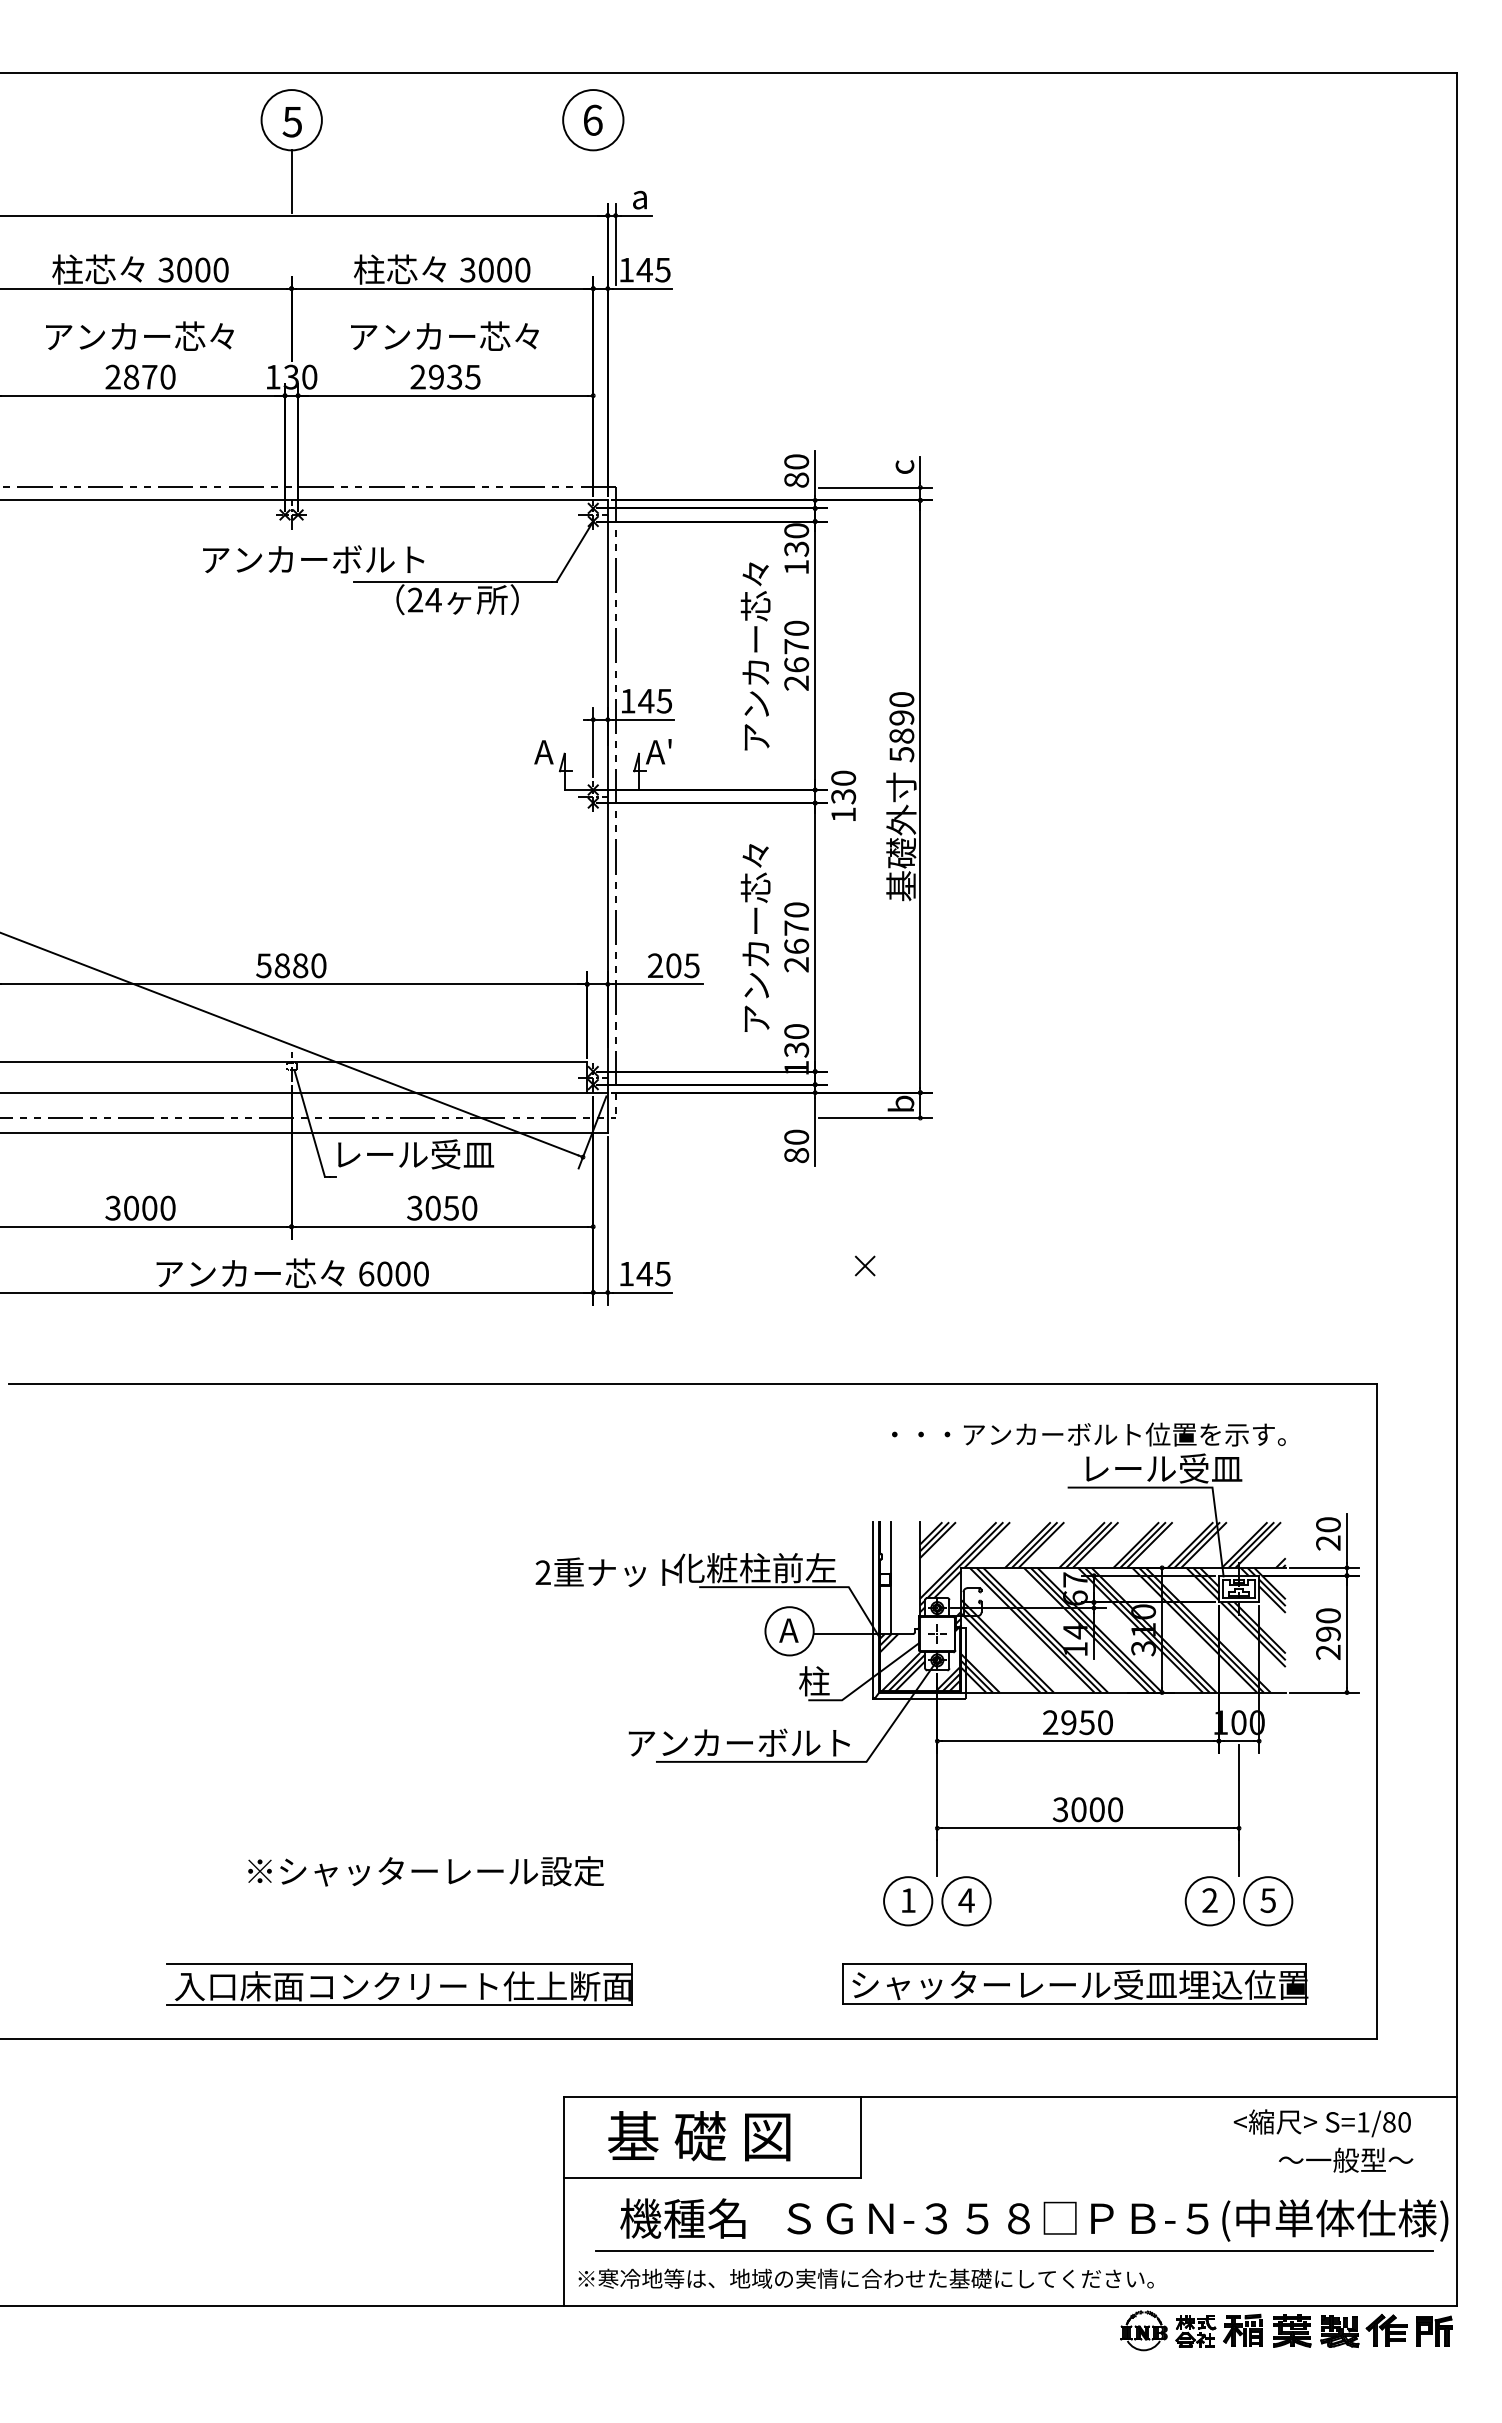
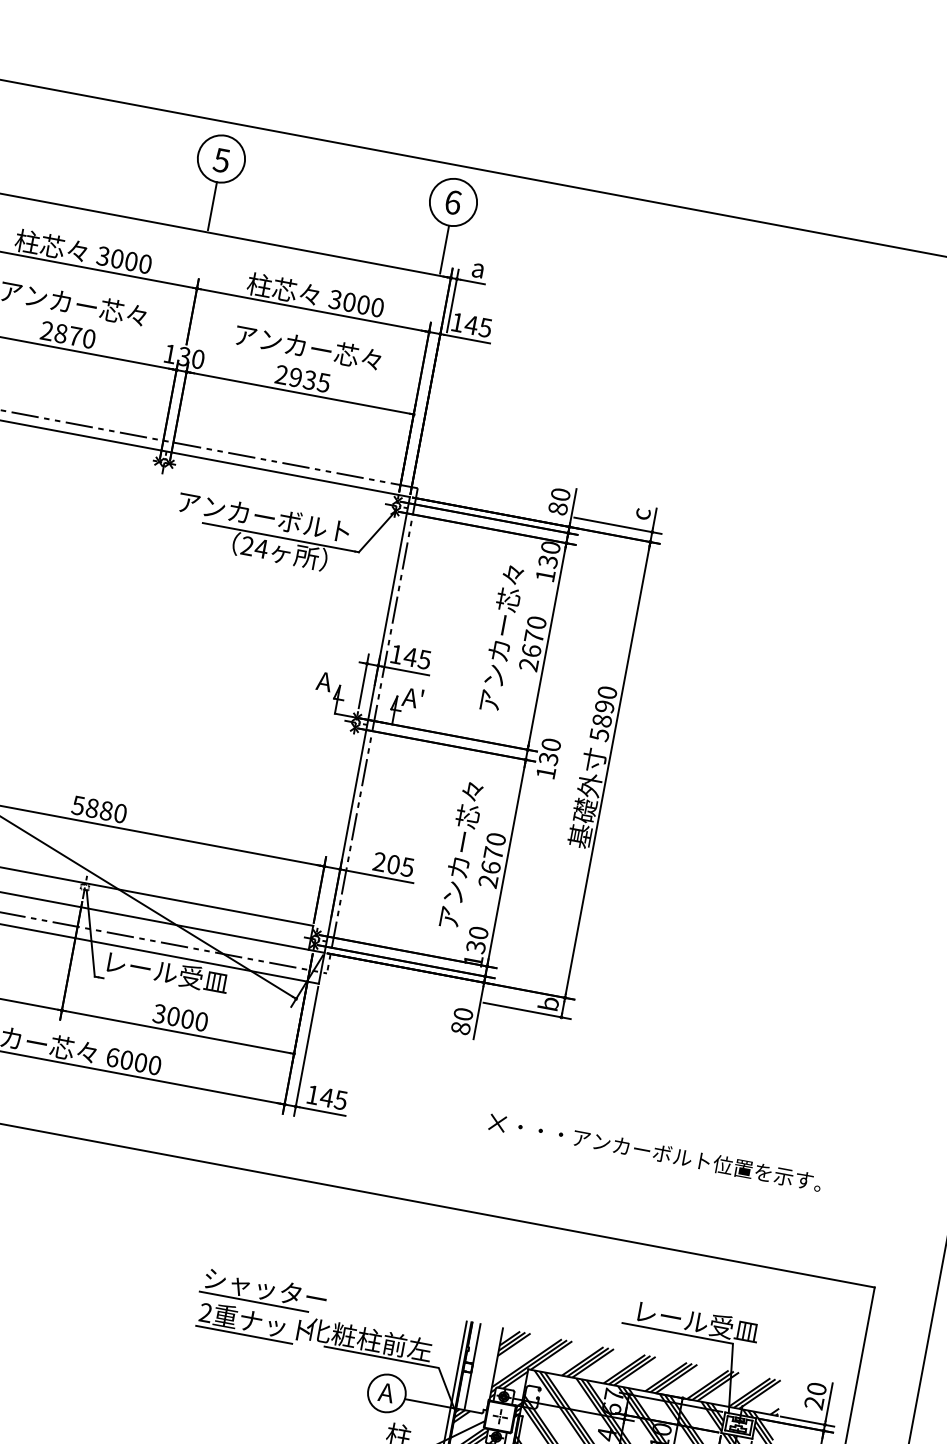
line: (593, 181) -> (444, 249), added
text: (313, 559) -> (264, 516), moved
text: (450, 1207) -> (187, 1018), 3050 -> 3000
text: (1088, 1434) -> (669, 1155), moved
part: (610, 1530) -> (263, 1290), added
line: (596, 1591) -> (244, 1334), added

